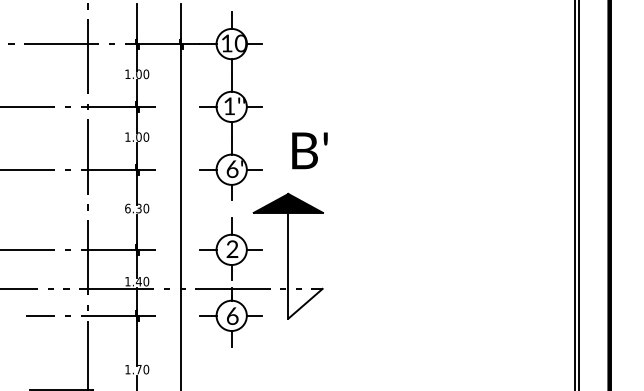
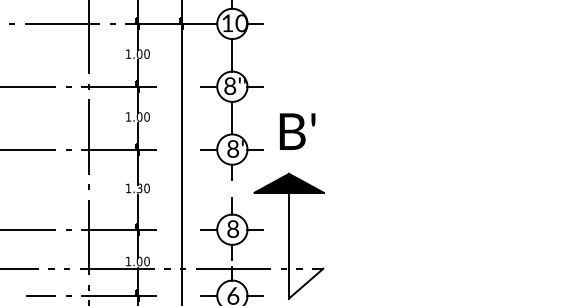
text: (229, 106) -> (230, 86), 1'' -> 8''
text: (309, 150) -> (297, 131), moved
text: (232, 168) -> (233, 148), 6' -> 8'
text: (127, 208) -> (128, 188), 6.30 -> 1.30
text: (232, 250) -> (233, 230), 2 -> 8
text: (138, 281) -> (139, 261), 1.40 -> 1.00

